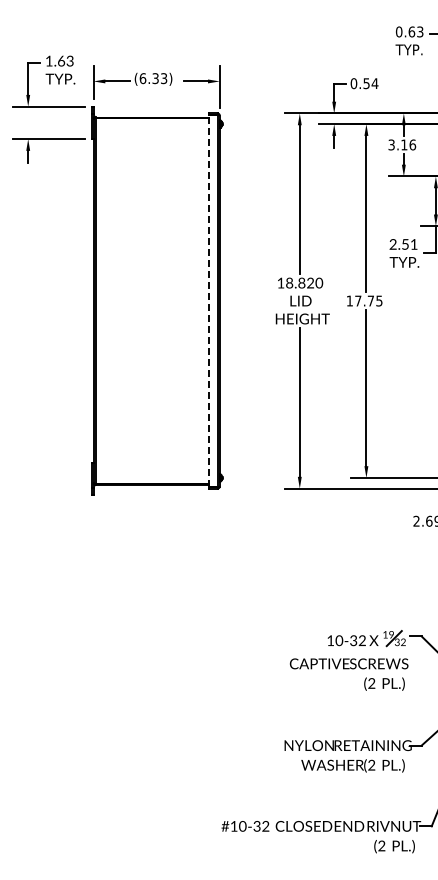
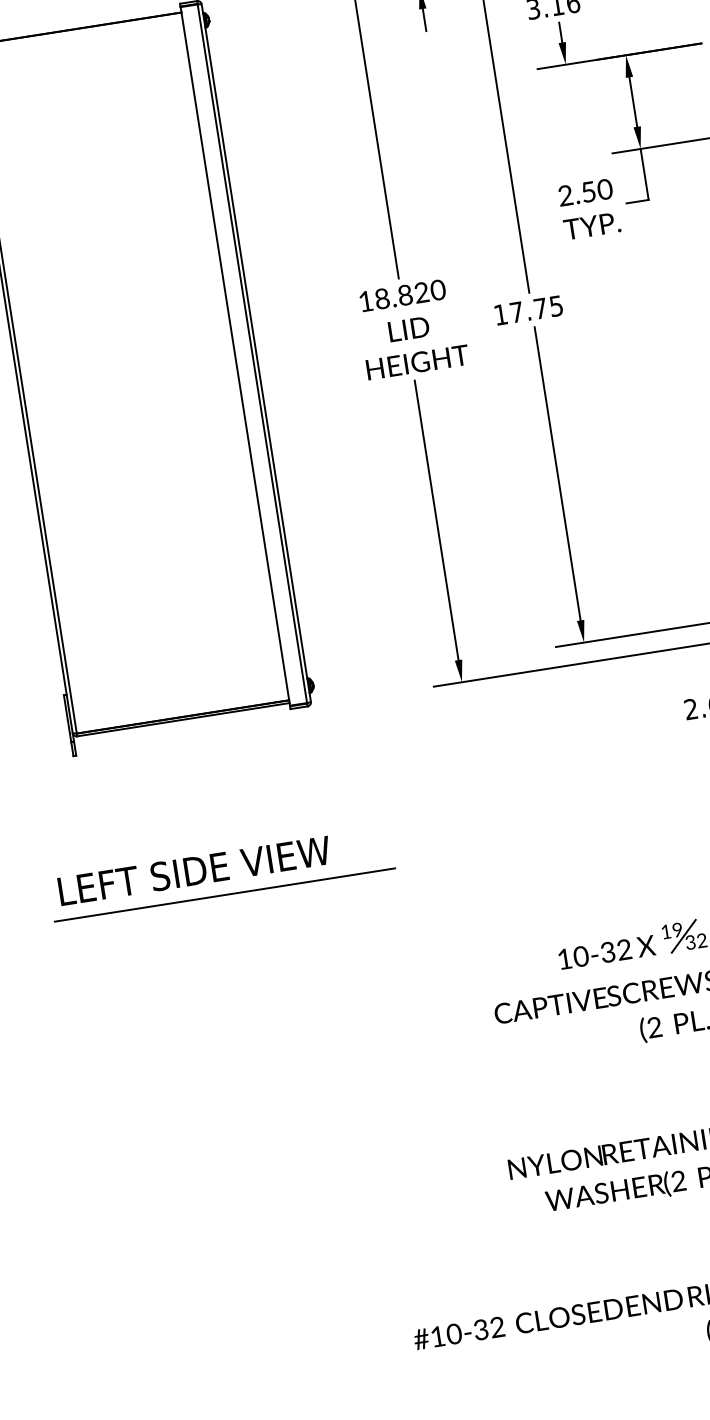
text: (413, 244) -> (603, 189), 2.51 -> 2.50
line: (208, 301) -> (235, 357), dashed -> solid
part: (159, 568) -> (221, 873), added

